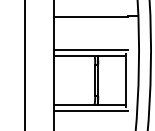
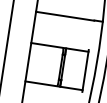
line: (90, 50) -> (60, 42), removed
line: (90, 110) -> (53, 90), removed

